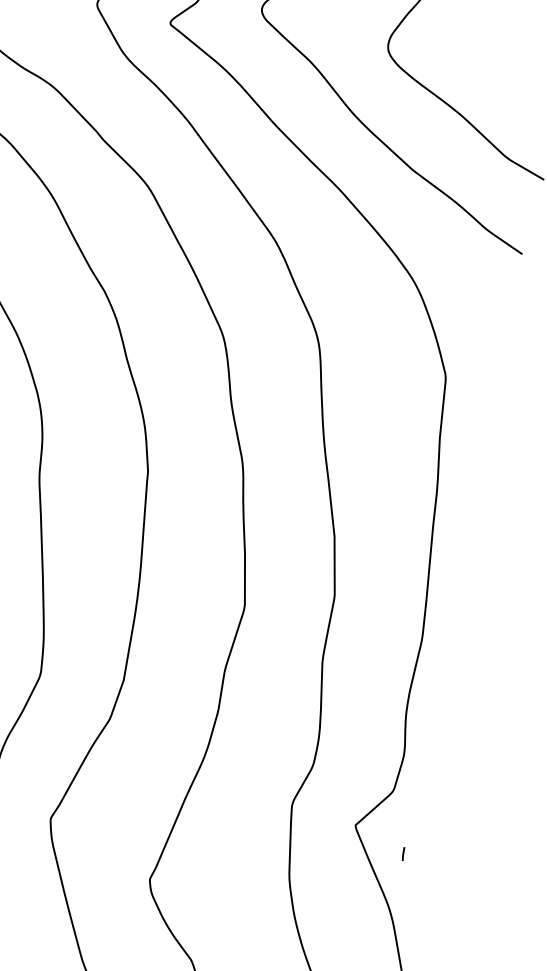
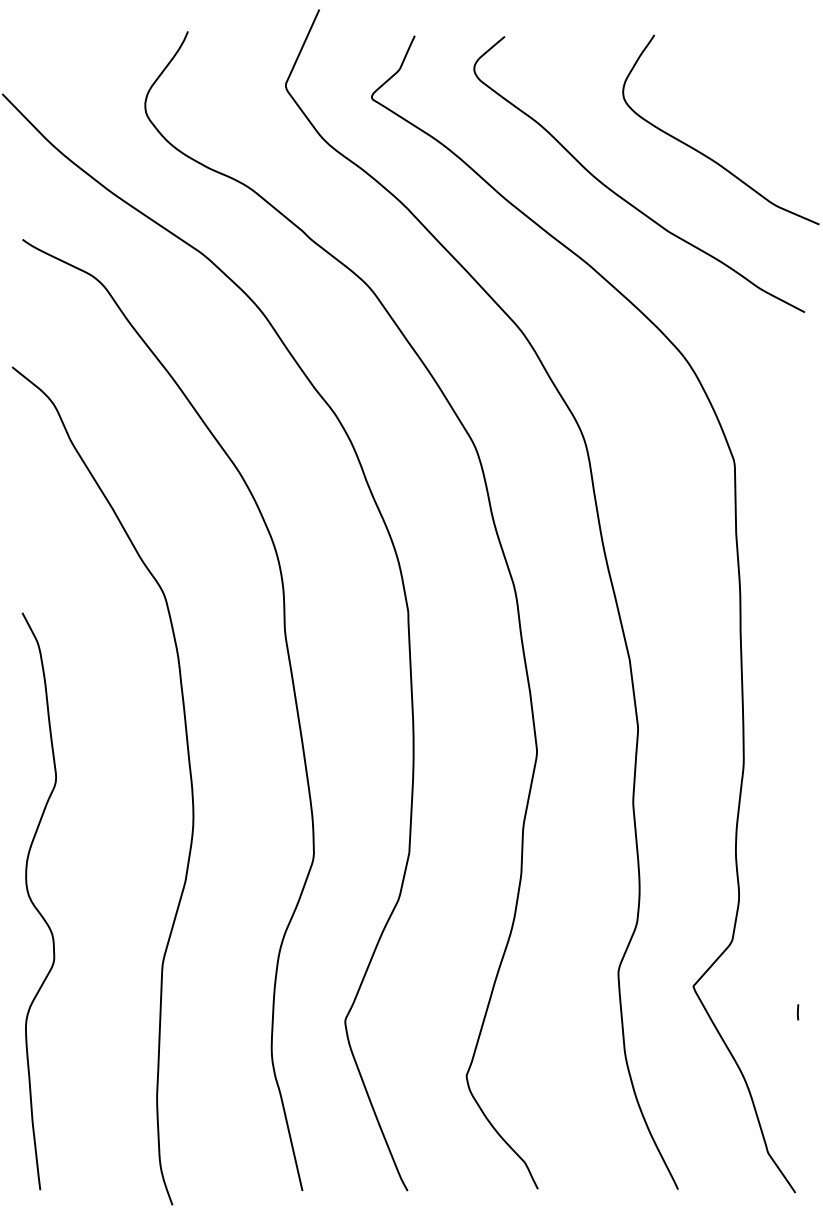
line: (403, 854) -> (798, 1012), moved

